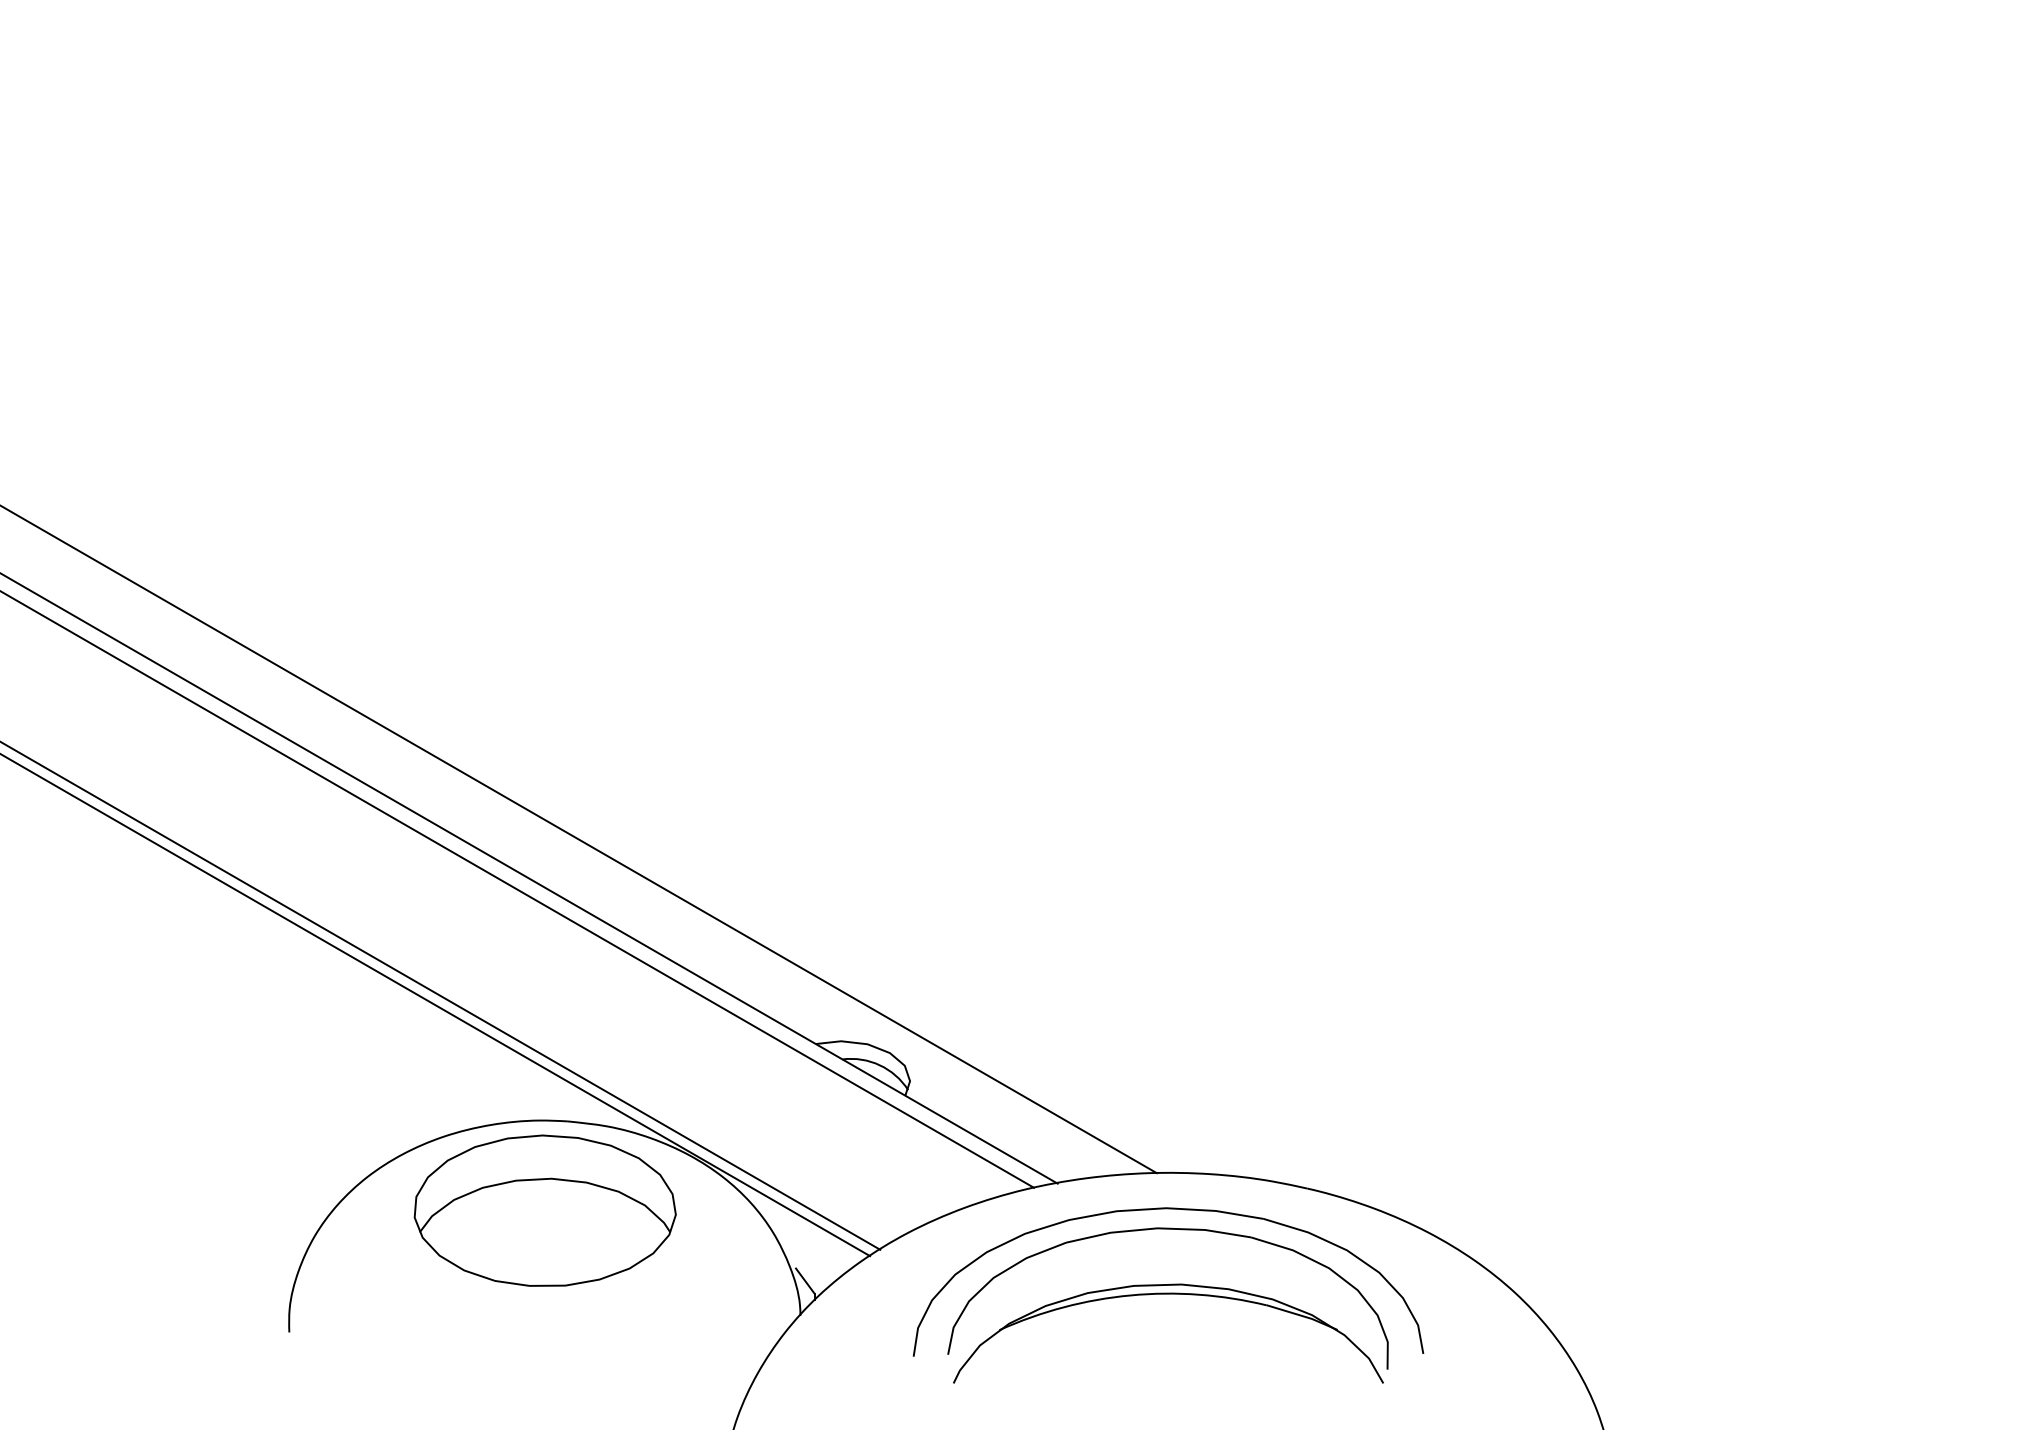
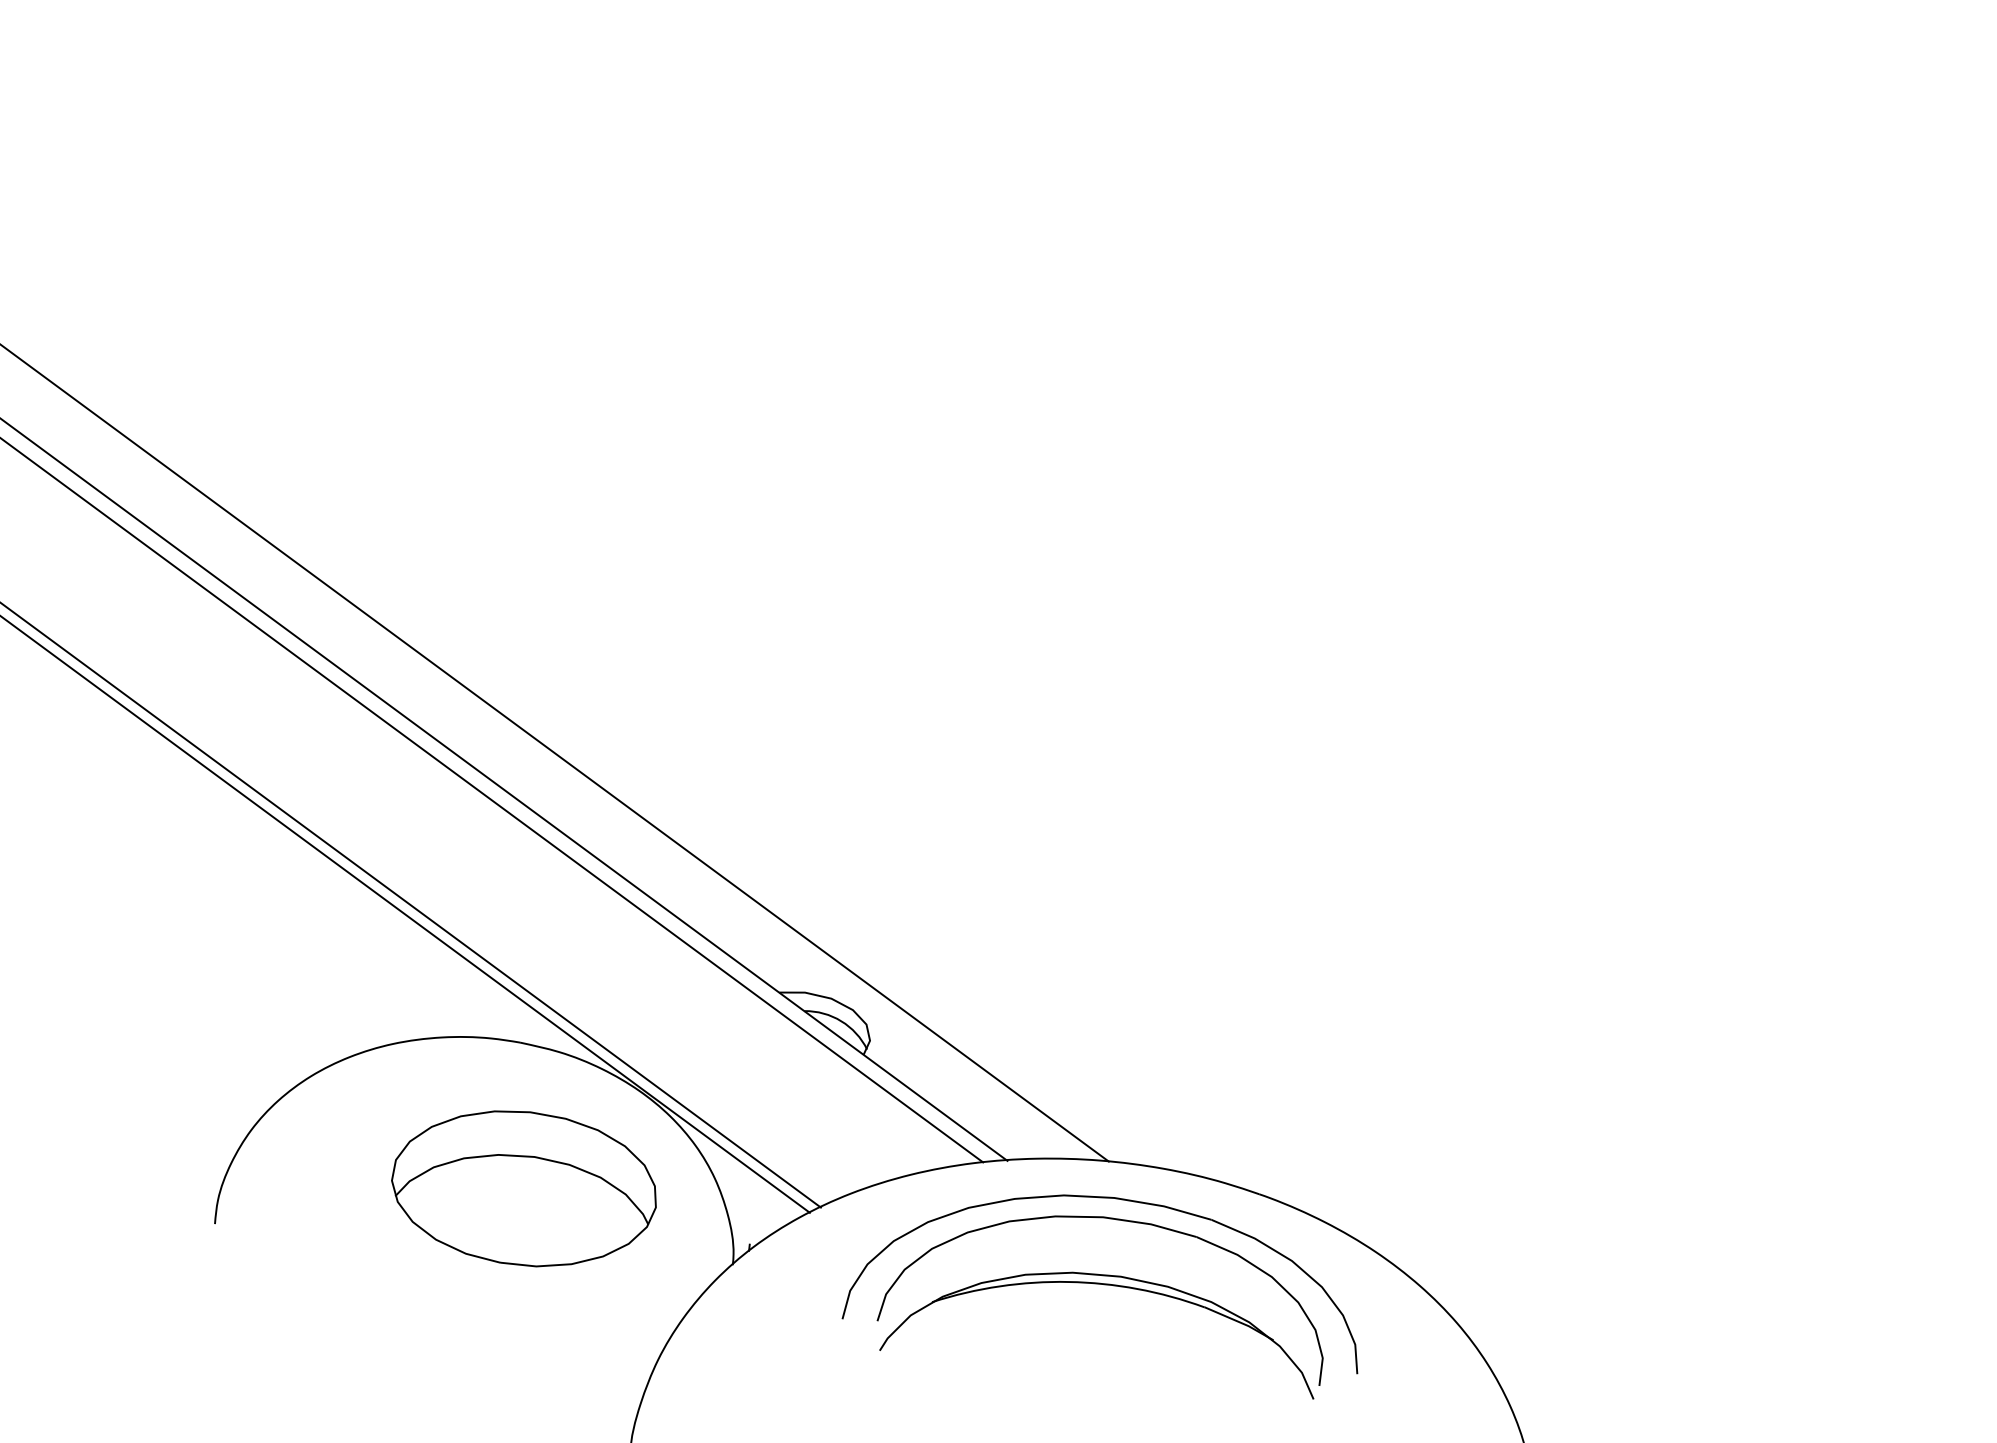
part: (544, 1210) -> (523, 1188), moved
line: (805, 1280) -> (741, 1230), removed

